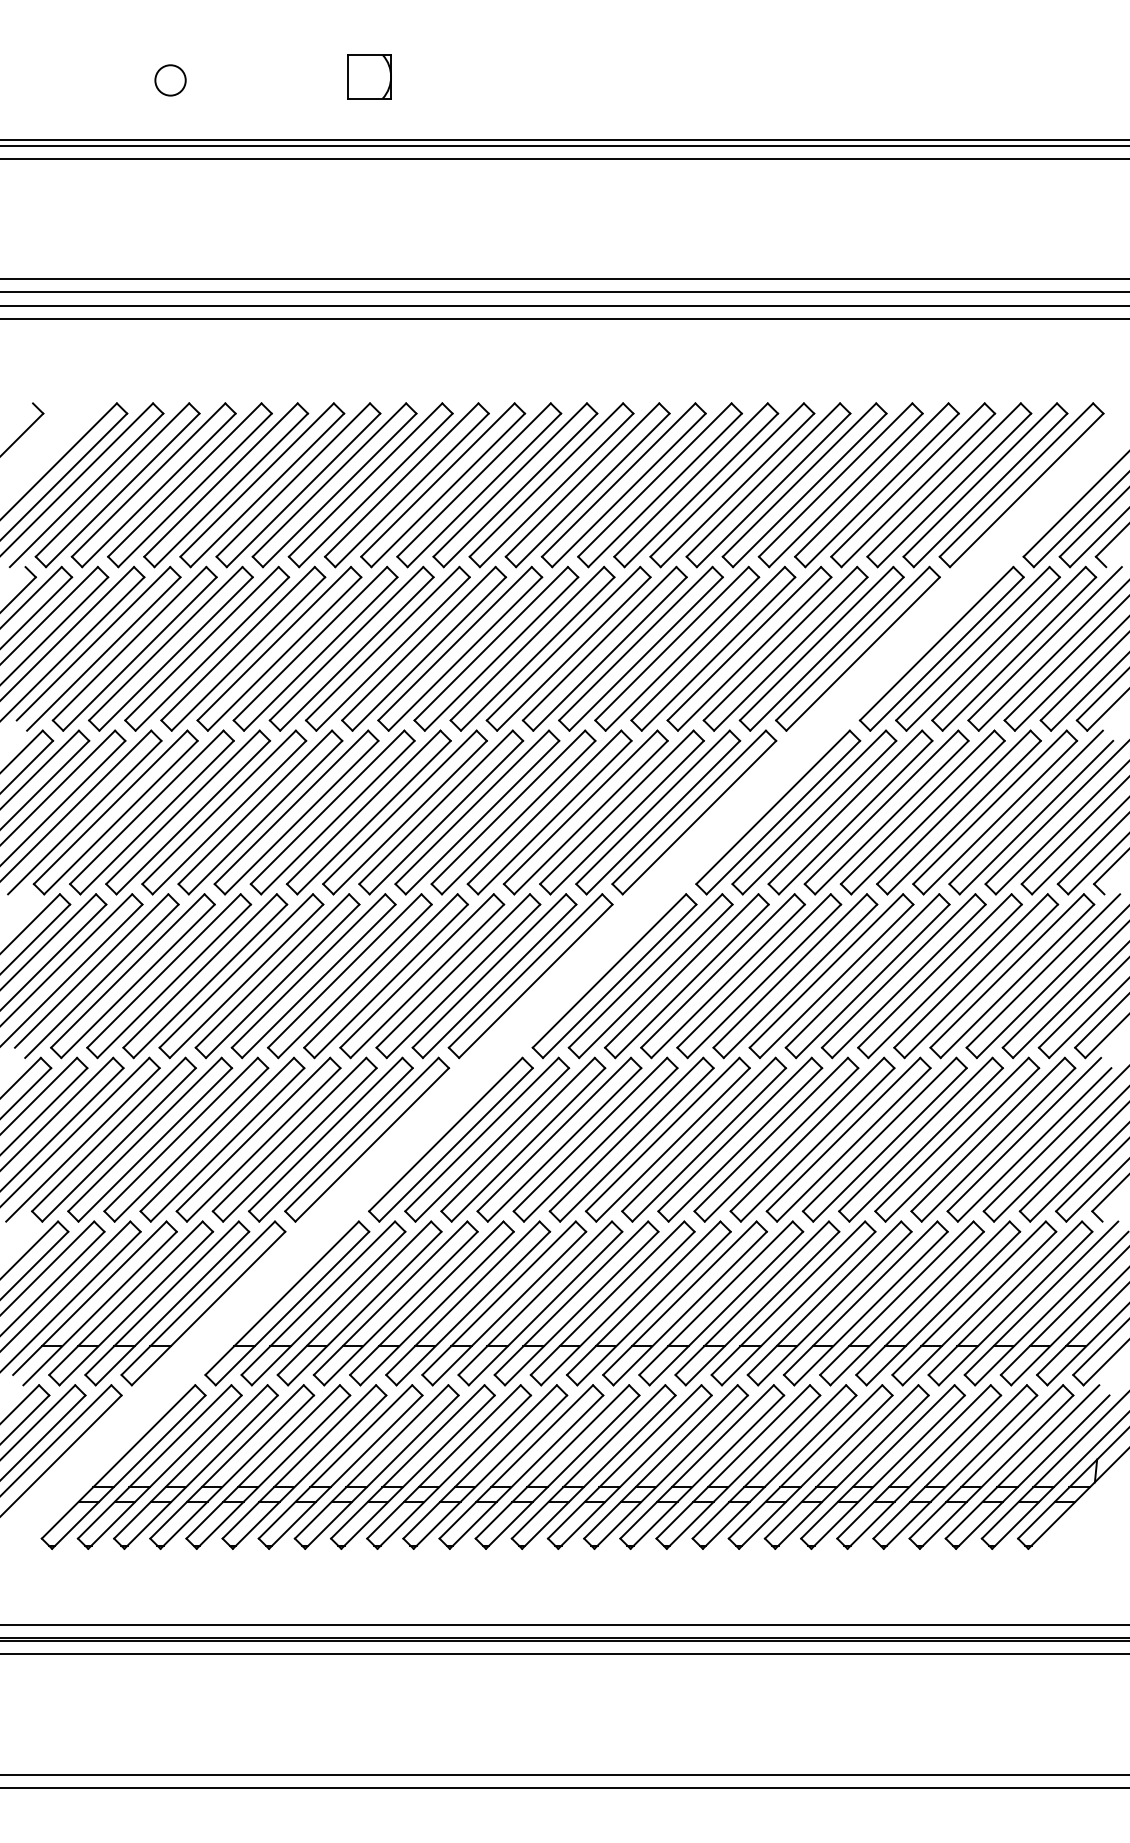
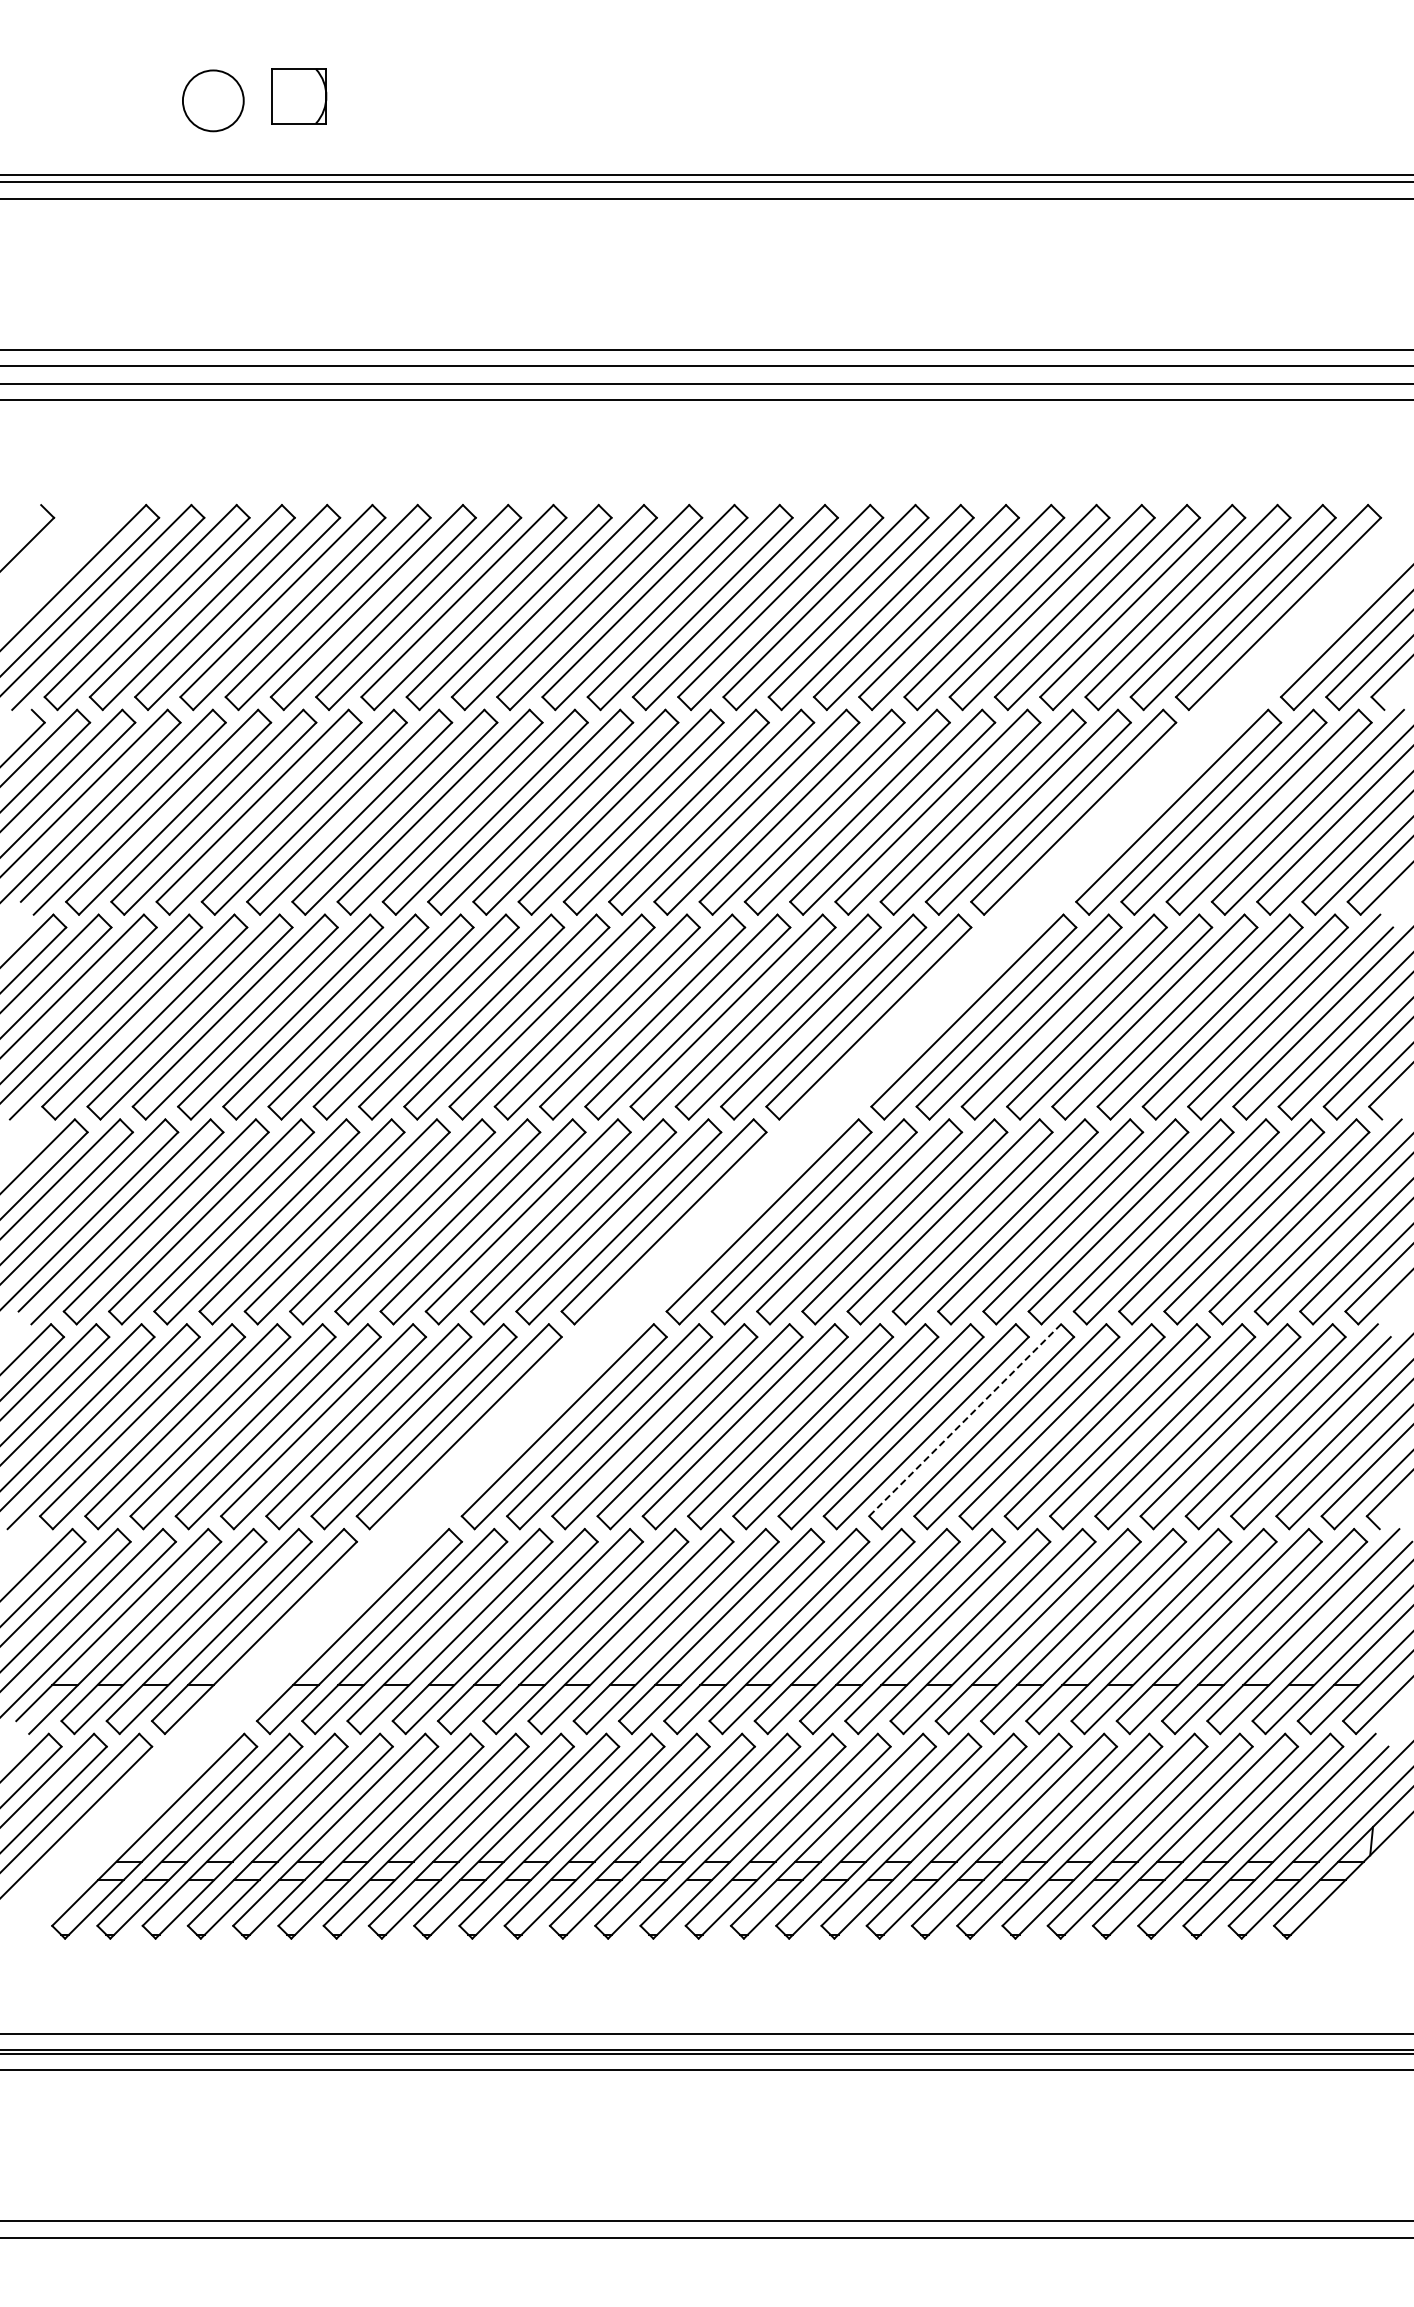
part: (369, 76) -> (299, 96), moved
circle: (170, 80) -> (213, 100), size x1.6
line: (771, 1134) -> (965, 1420), solid -> dashed

